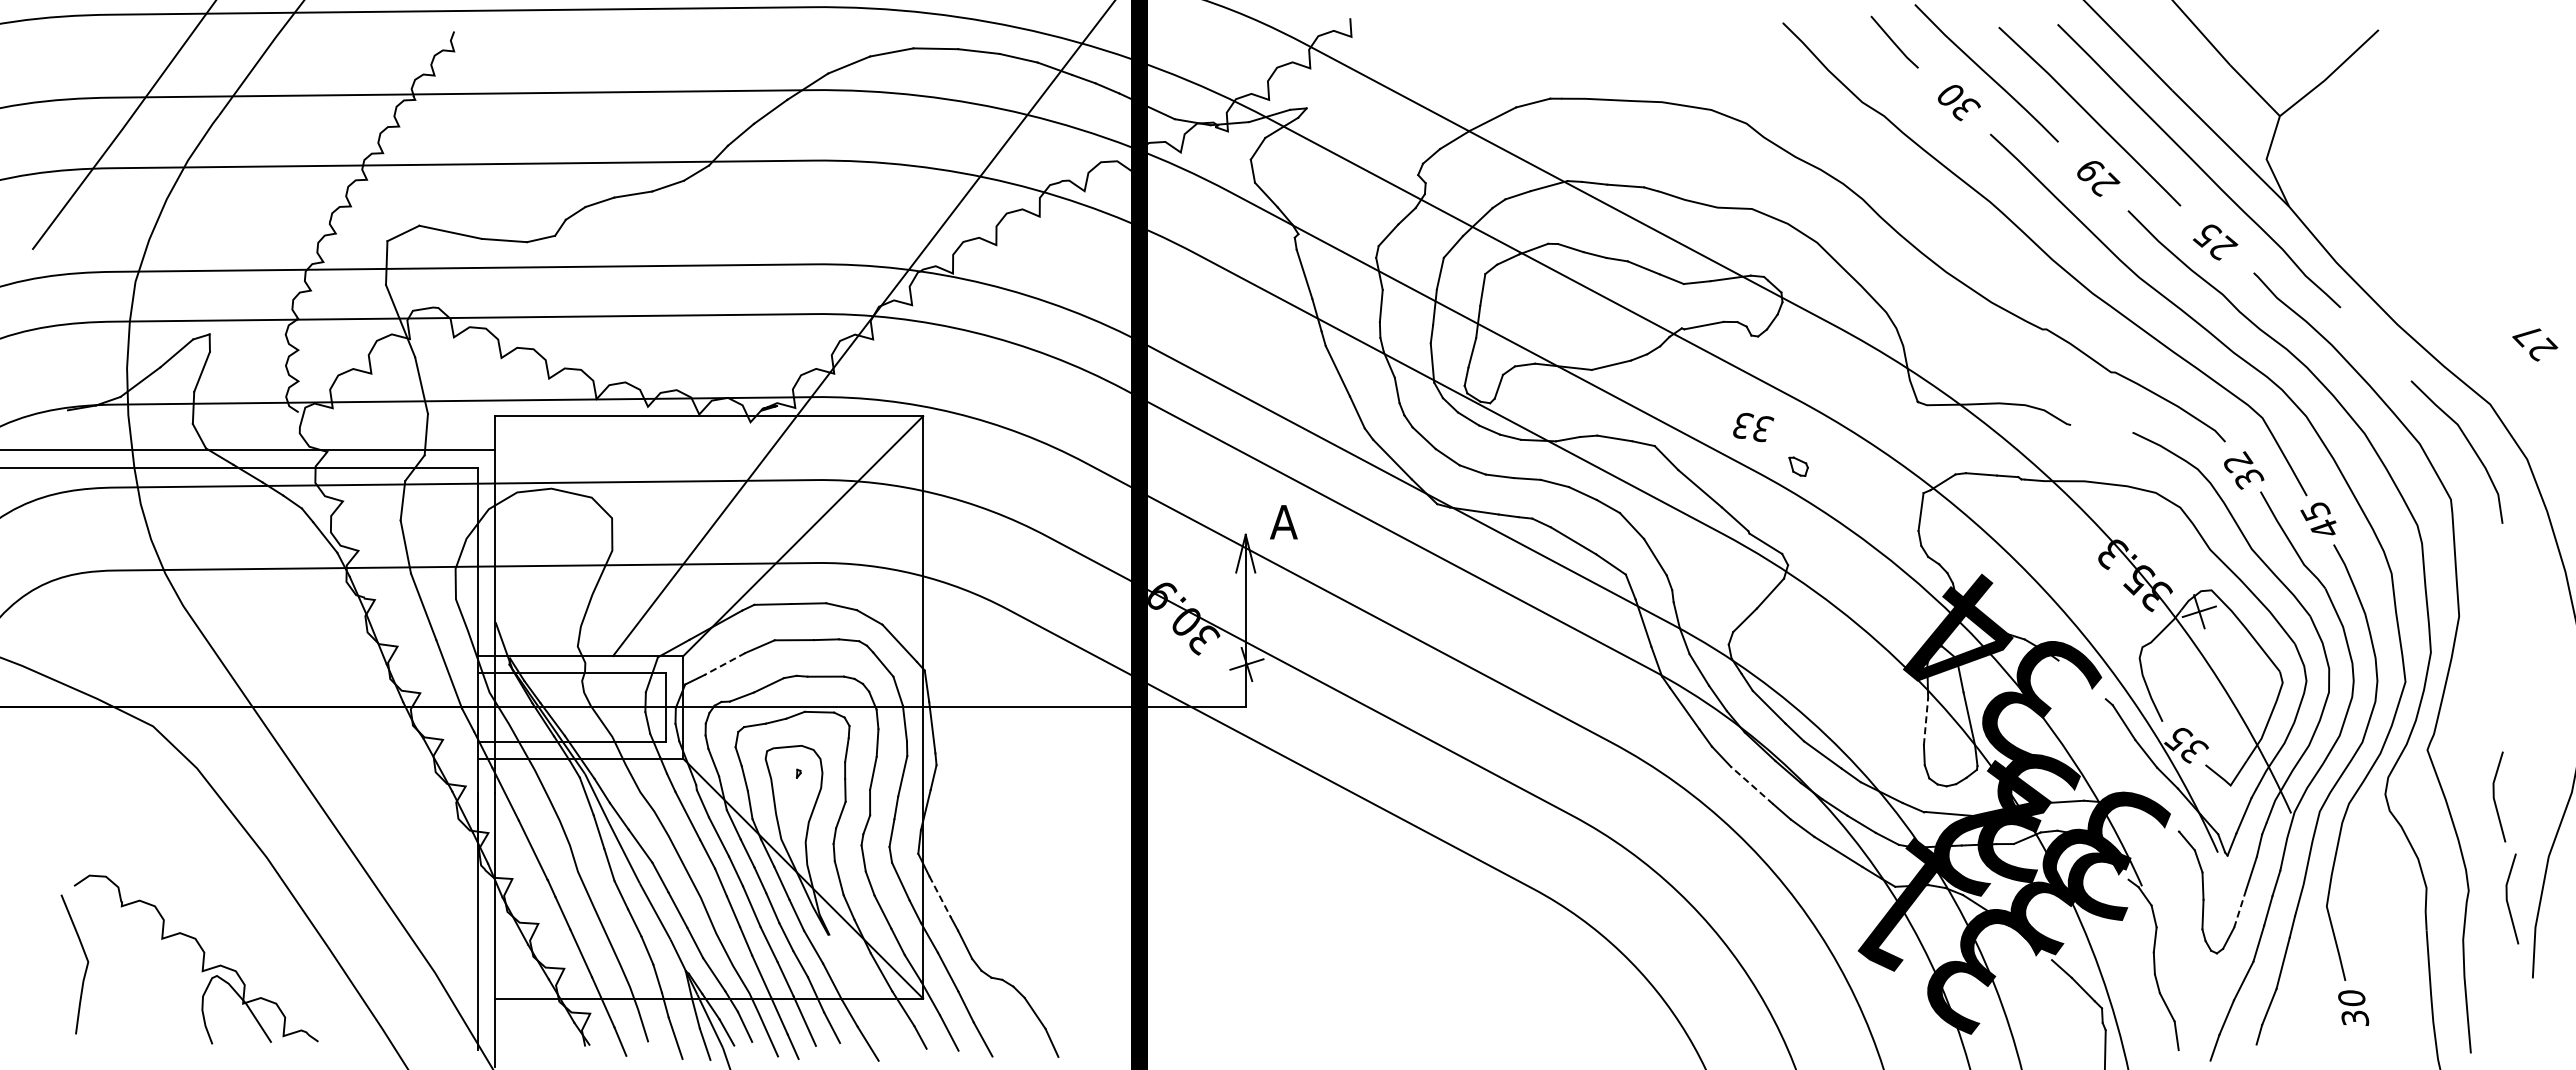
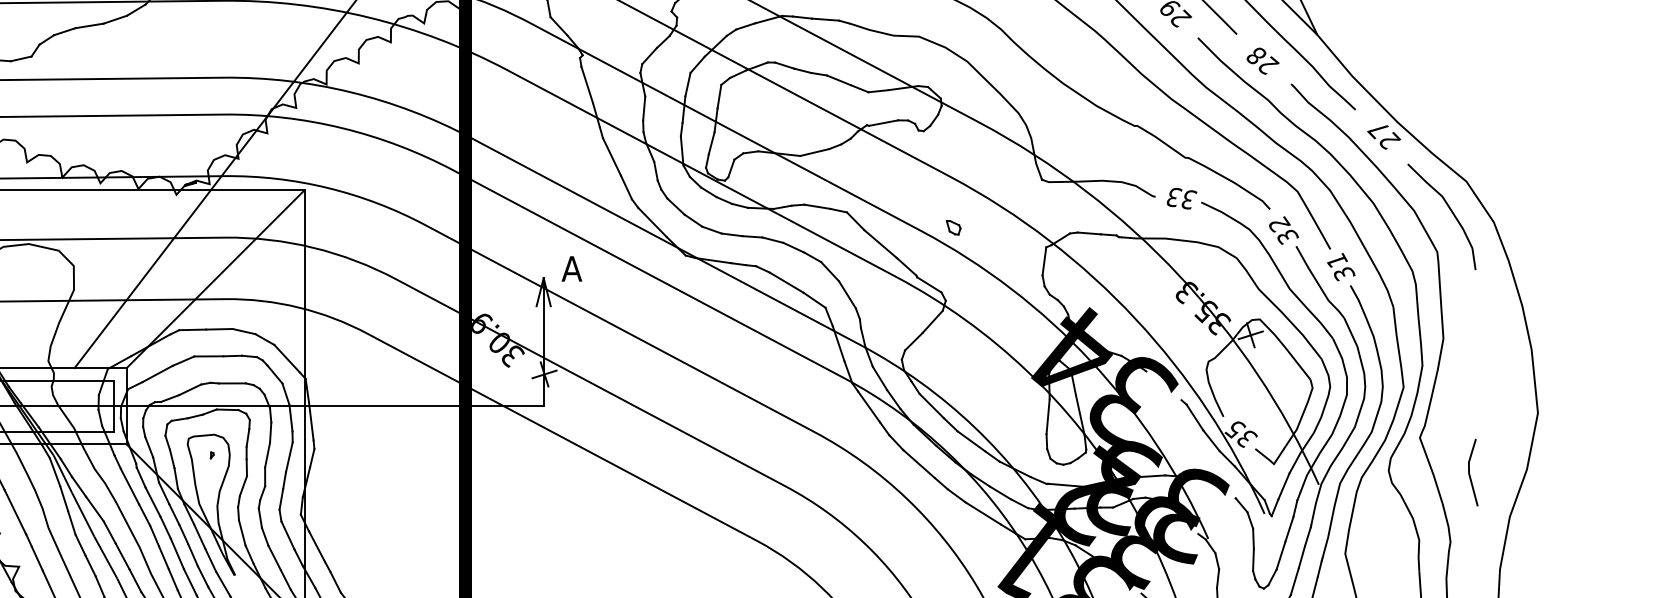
text: (2207, 235) -> (1256, 56), 25 -> 28
text: (2535, 344) -> (1384, 137), moved
text: (1753, 427) -> (1181, 198), moved
text: (2320, 519) -> (1340, 266), 45 -> 31
line: (724, 664) -> (157, 374), dashed -> solid
line: (1926, 721) -> (1048, 416), dashed -> solid
line: (1751, 785) -> (918, 464), dashed -> solid
line: (940, 897) -> (317, 547), dashed -> solid
line: (2507, 898) -> (1479, 547), removed
line: (2240, 908) -> (1281, 555), dashed -> solid

